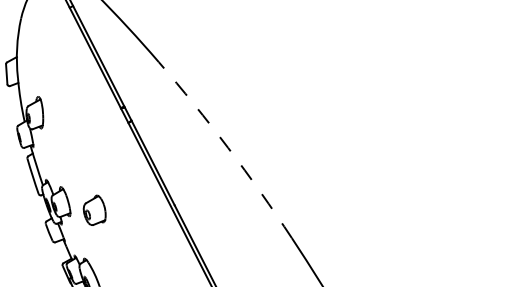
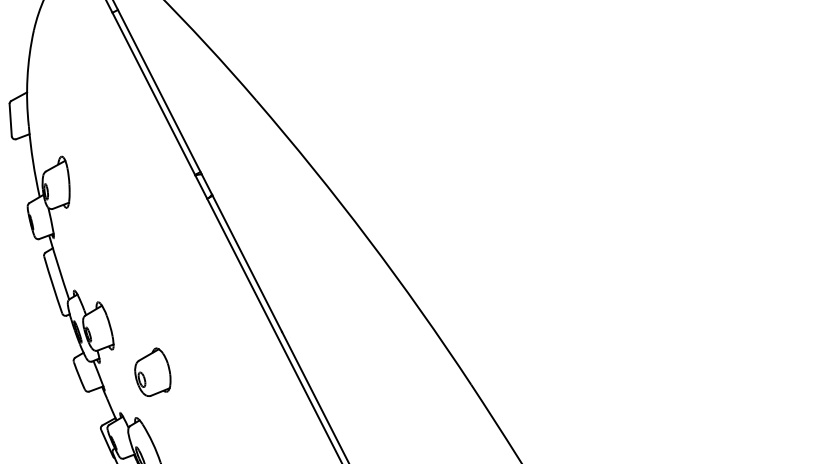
arc: (228, 147) -> (368, 238), dashed -> solid
part: (94, 209) -> (152, 370), moved

